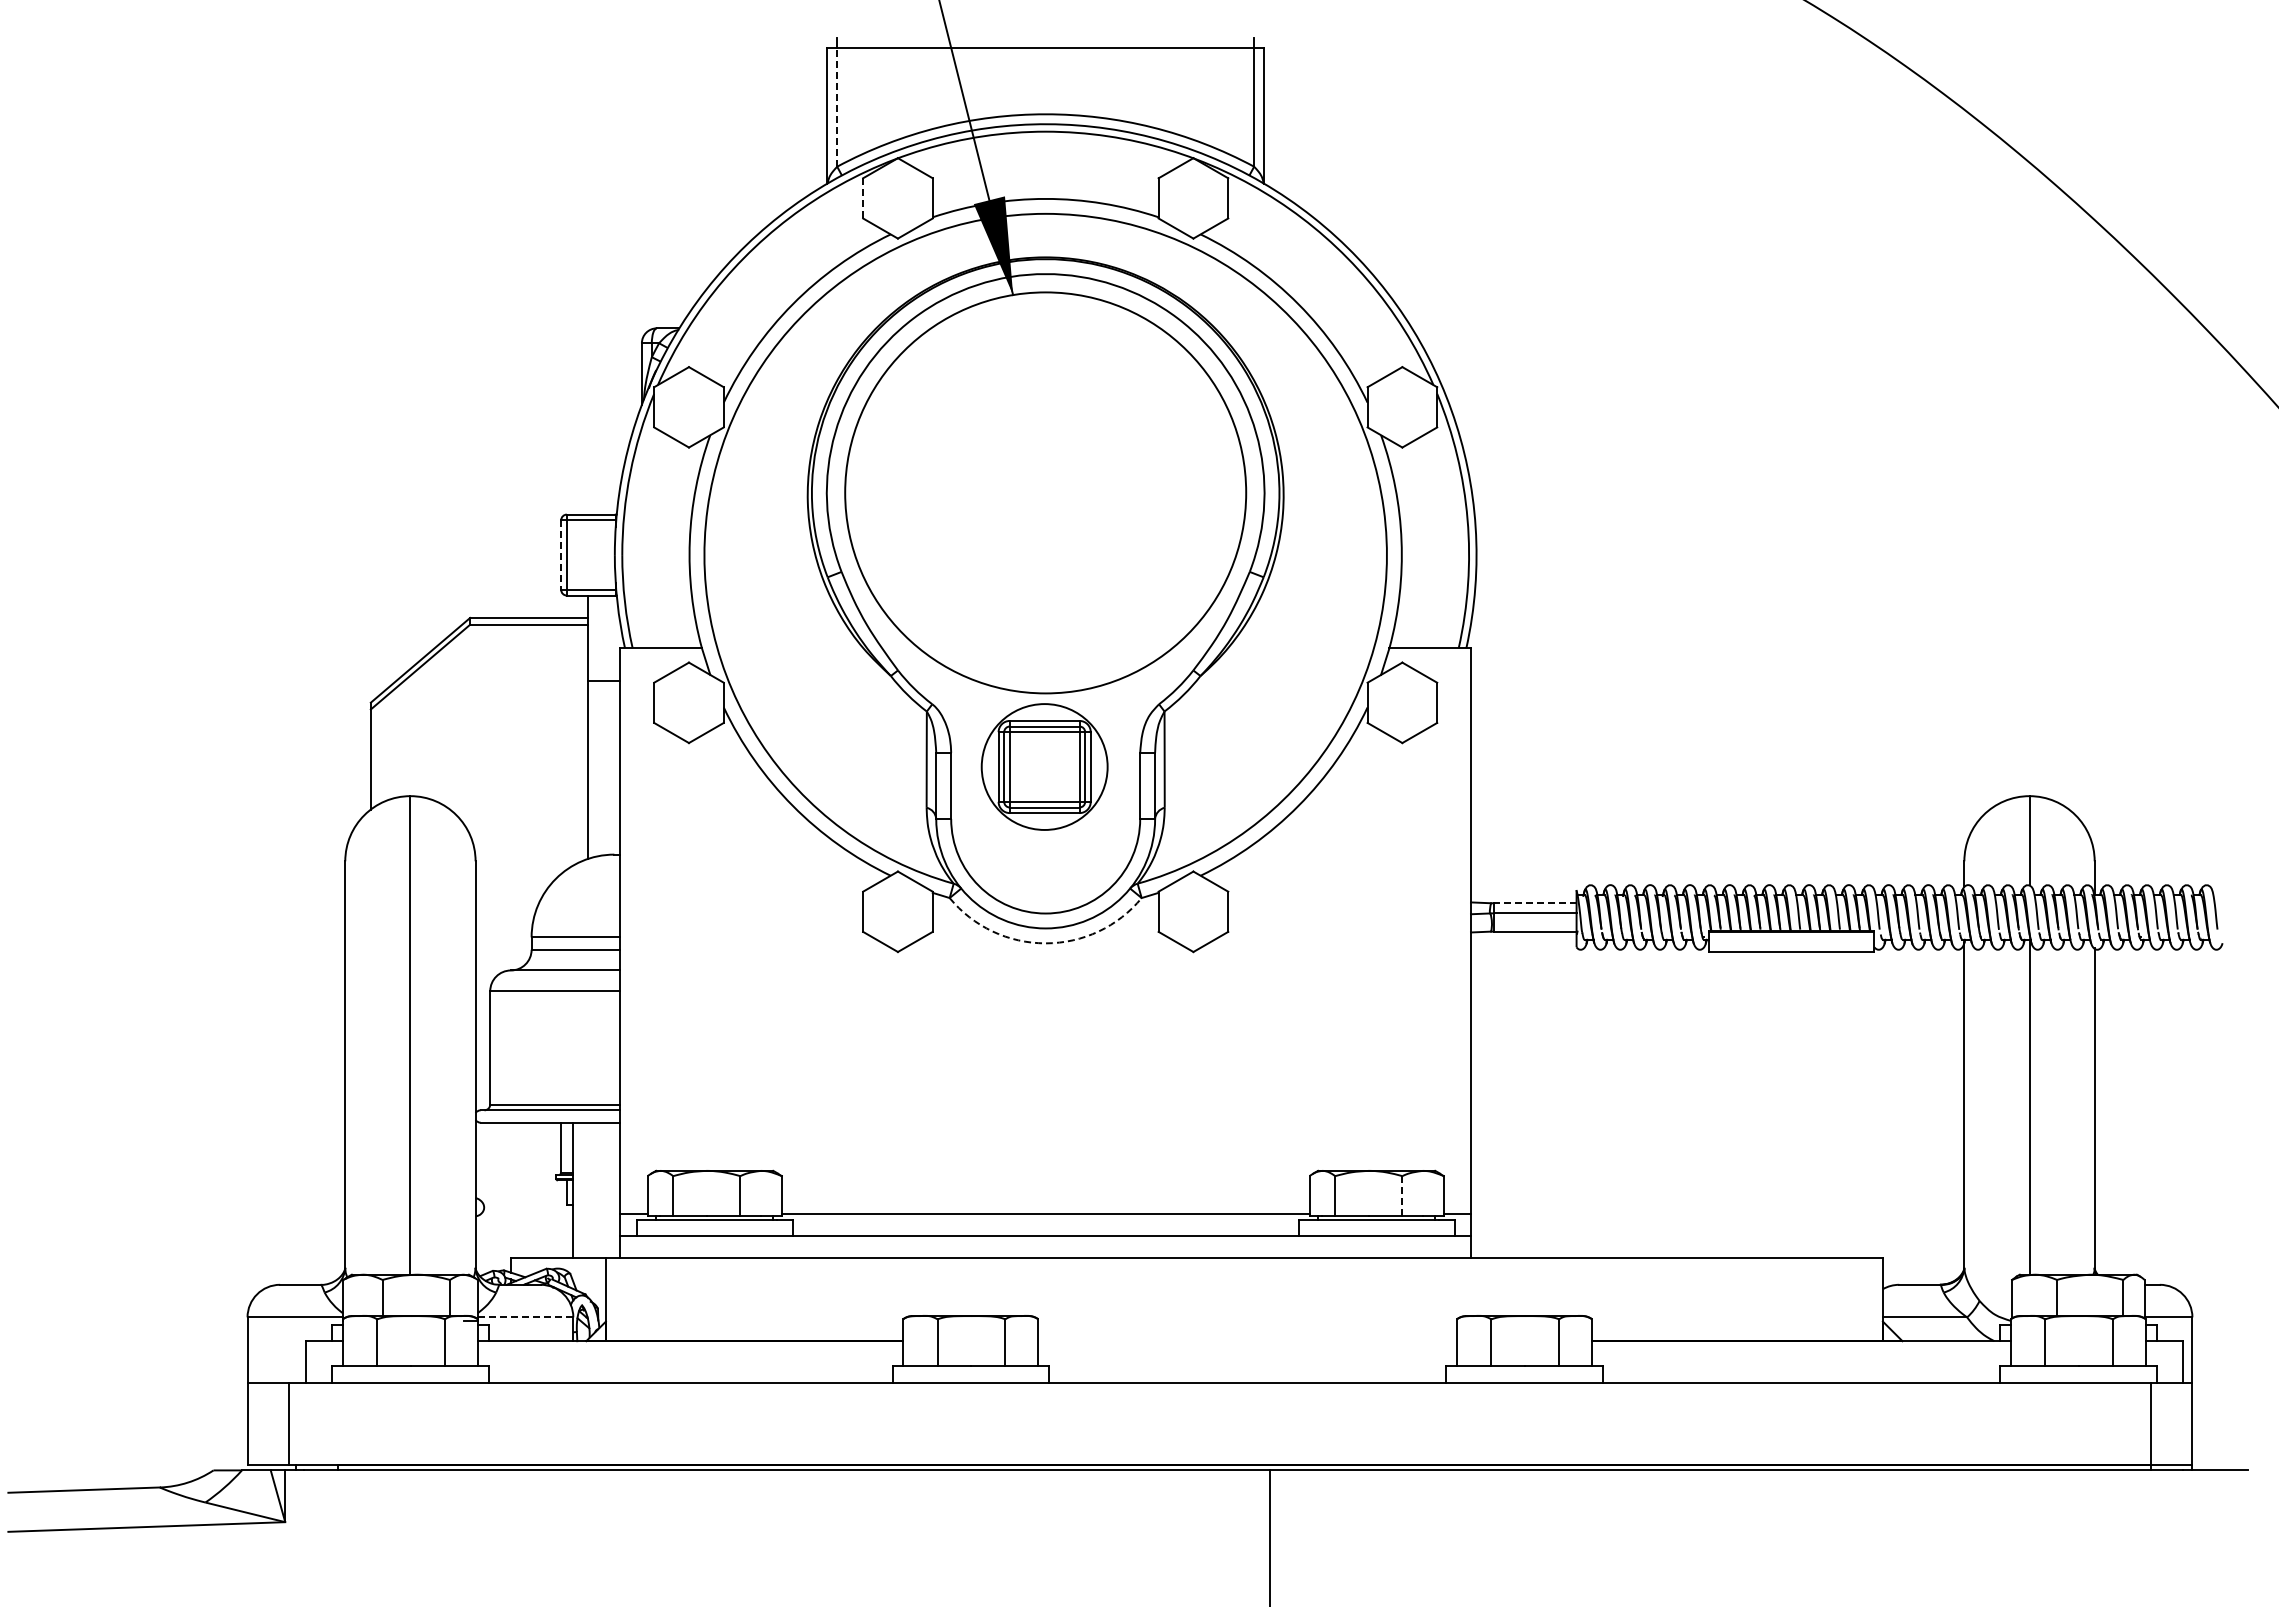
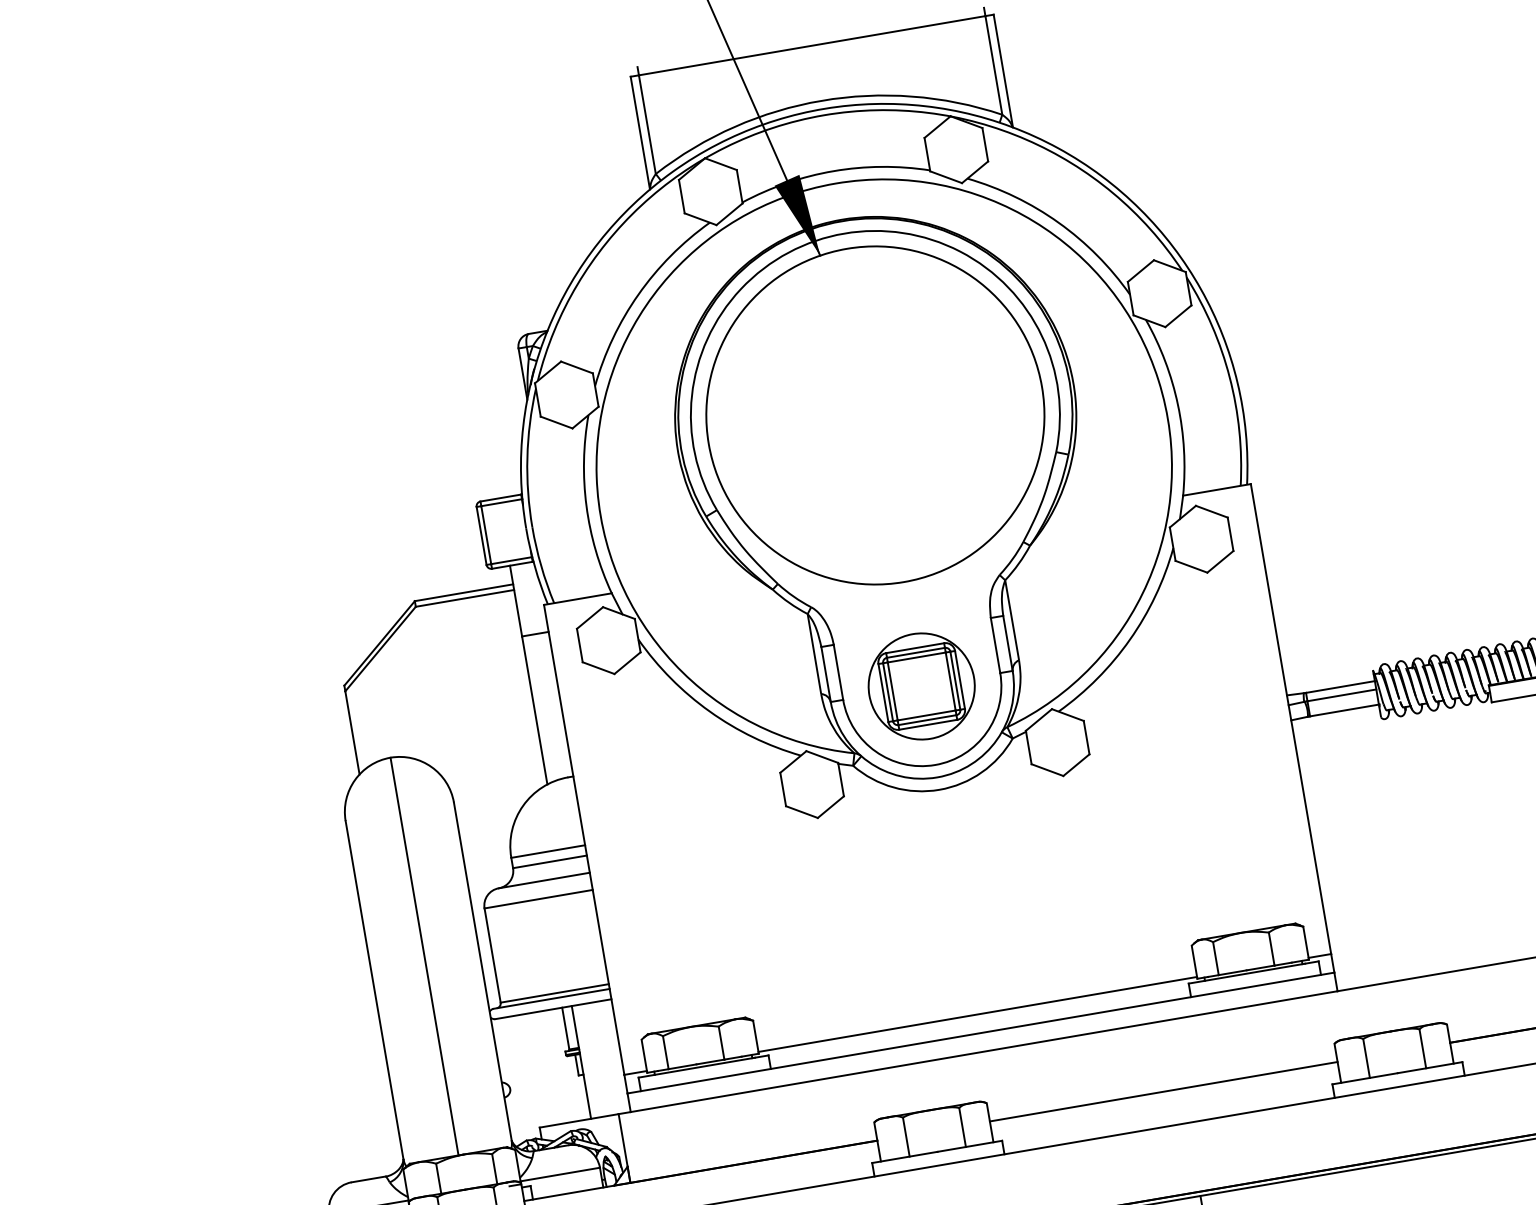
line: (837, 106) -> (647, 123), dashed -> solid
line: (863, 197) -> (682, 195), dashed -> solid
line: (561, 555) -> (481, 536), dashed -> solid
part: (1044, 766) -> (921, 686), moved
line: (1534, 903) -> (1339, 687), dashed -> solid
arc: (1045, 943) -> (939, 789), dashed -> solid
line: (1402, 1195) -> (1271, 948), dashed -> solid
line: (525, 1317) -> (560, 1174), dashed -> solid
line: (1247, 1341) -> (1163, 1092), added

